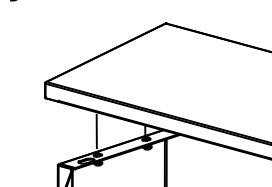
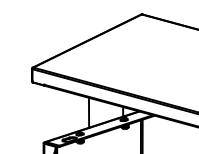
line: (96, 131) -> (88, 112), moved

